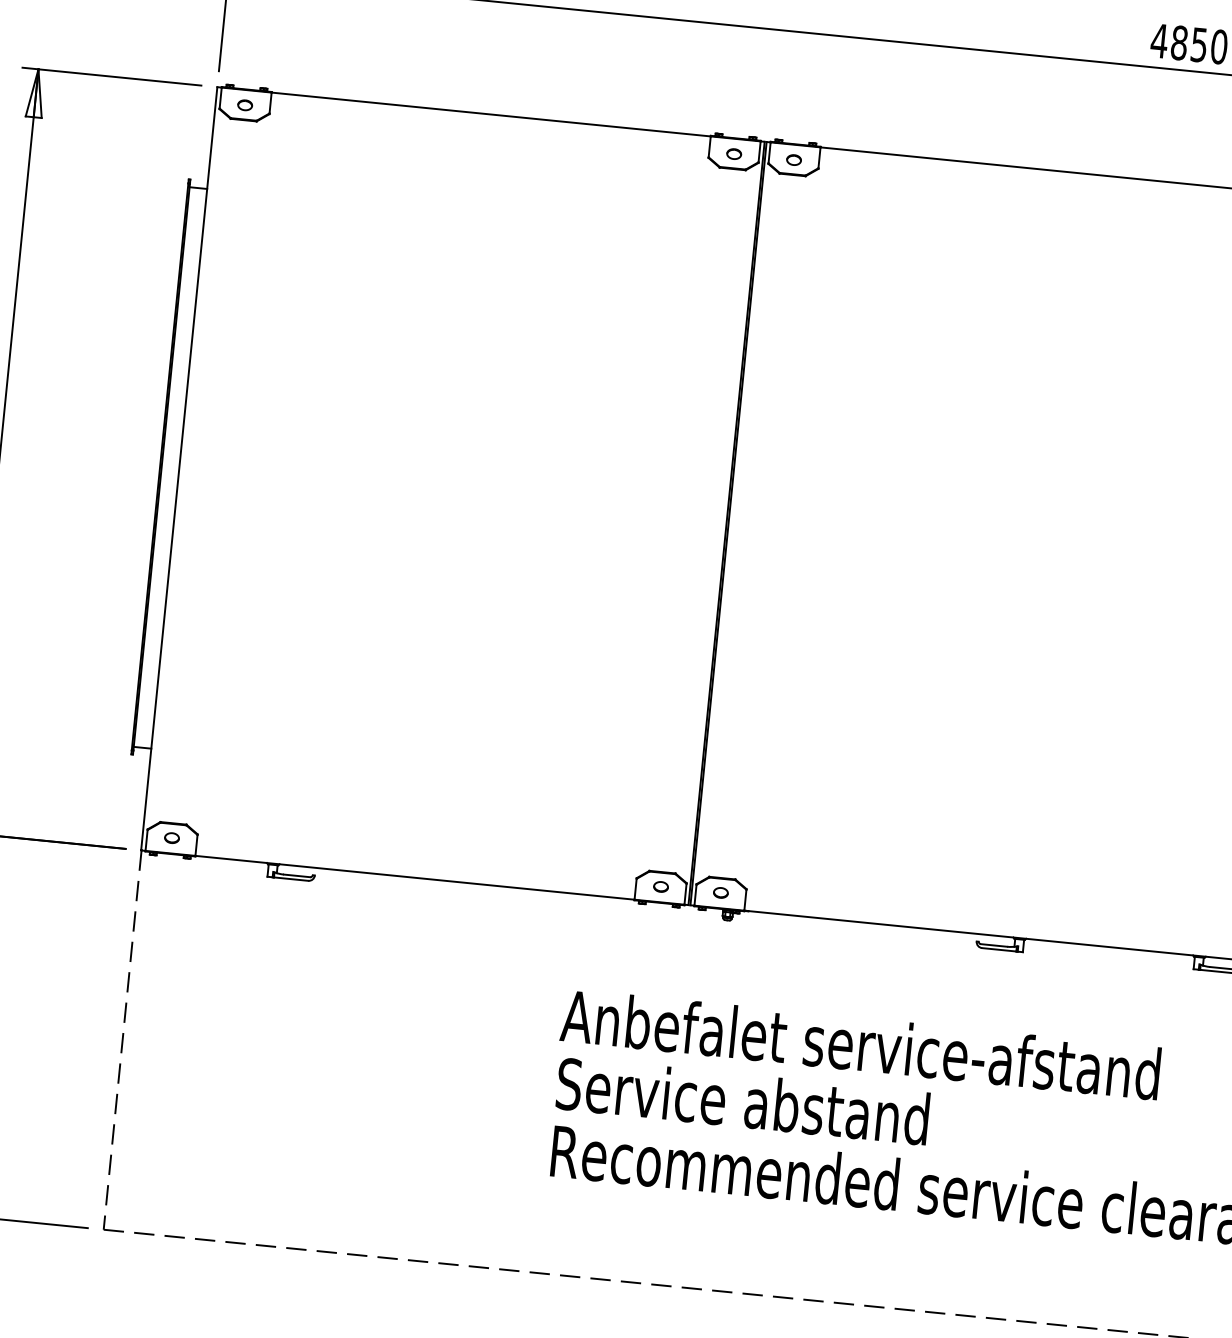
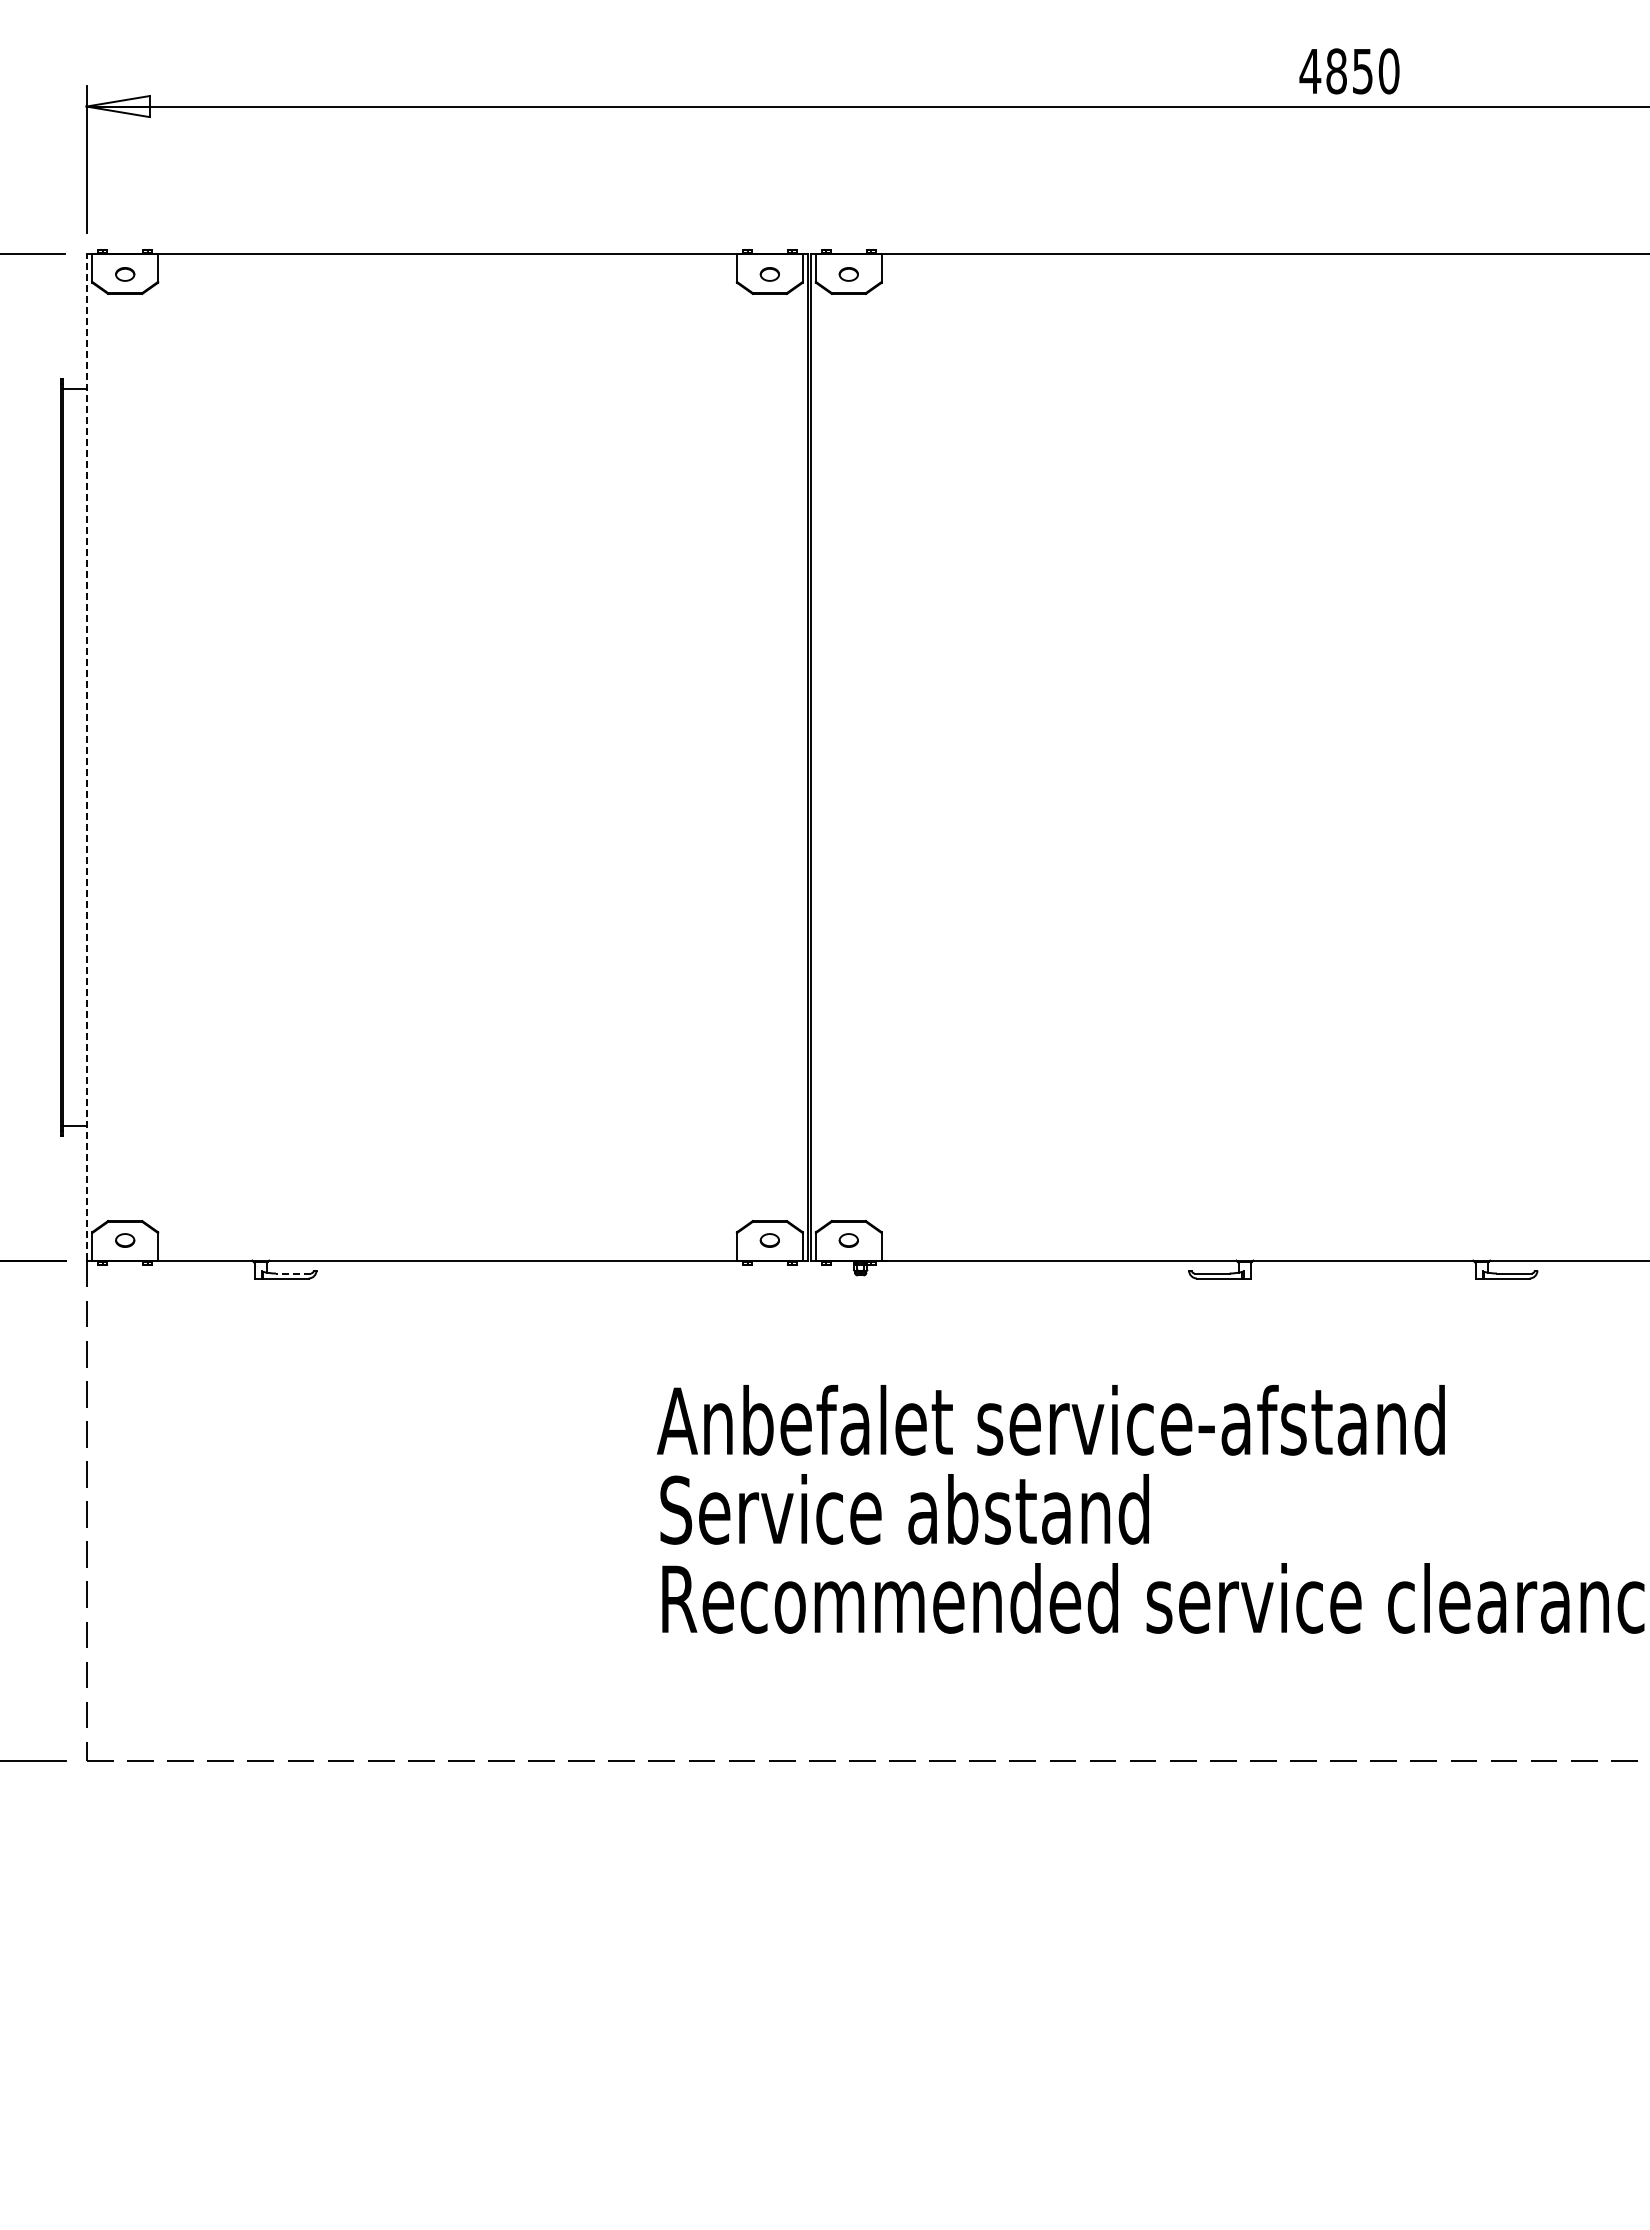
line: (179, 468) -> (86, 757), solid -> dashed
line: (296, 875) -> (292, 1273), solid -> dashed

